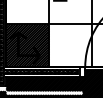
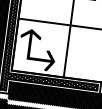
hatch: (27, 45) -> (40, 47), removed

